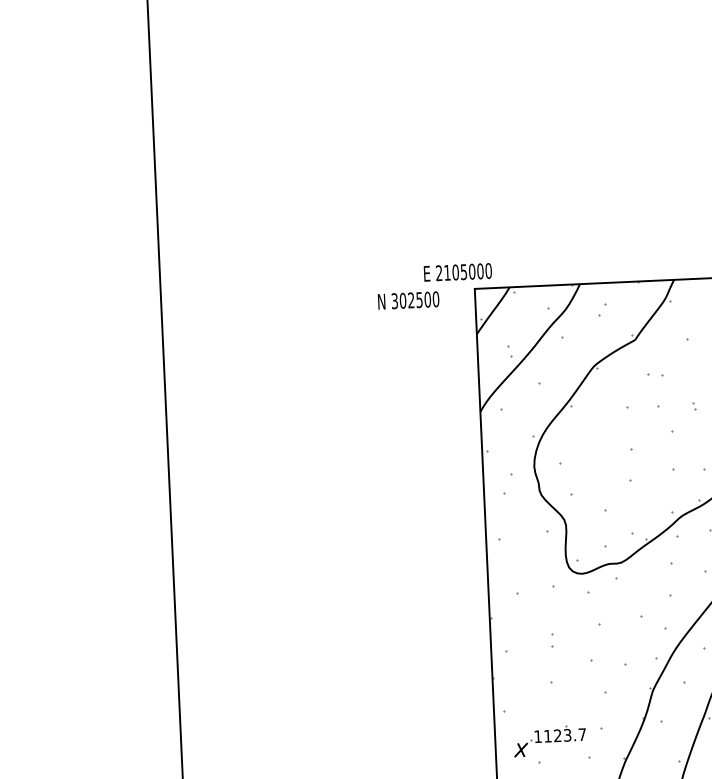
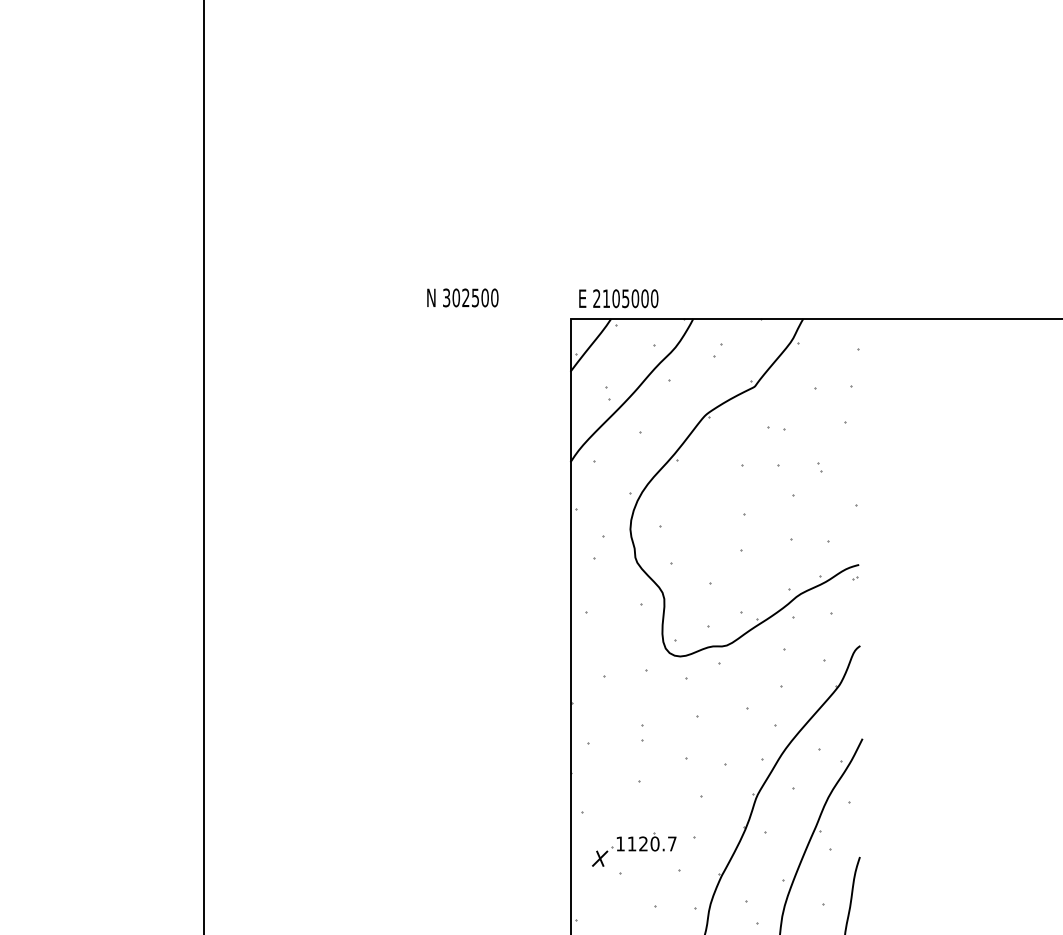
text: (457, 272) -> (618, 298), moved
text: (408, 300) -> (462, 297), moved
text: (567, 734) -> (654, 843), 1123.7 -> 1120.7

